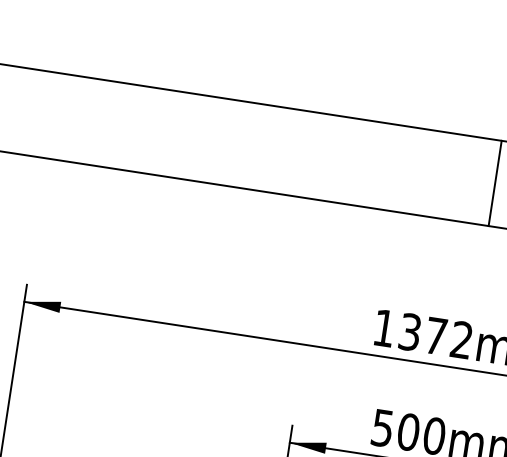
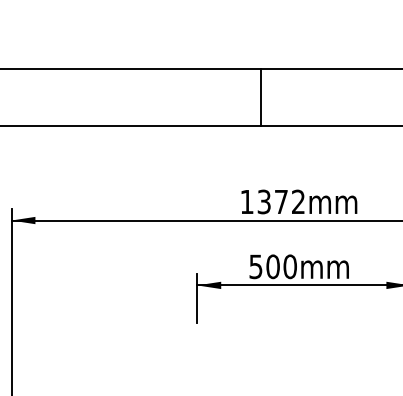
line: (495, 183) -> (260, 97), moved

